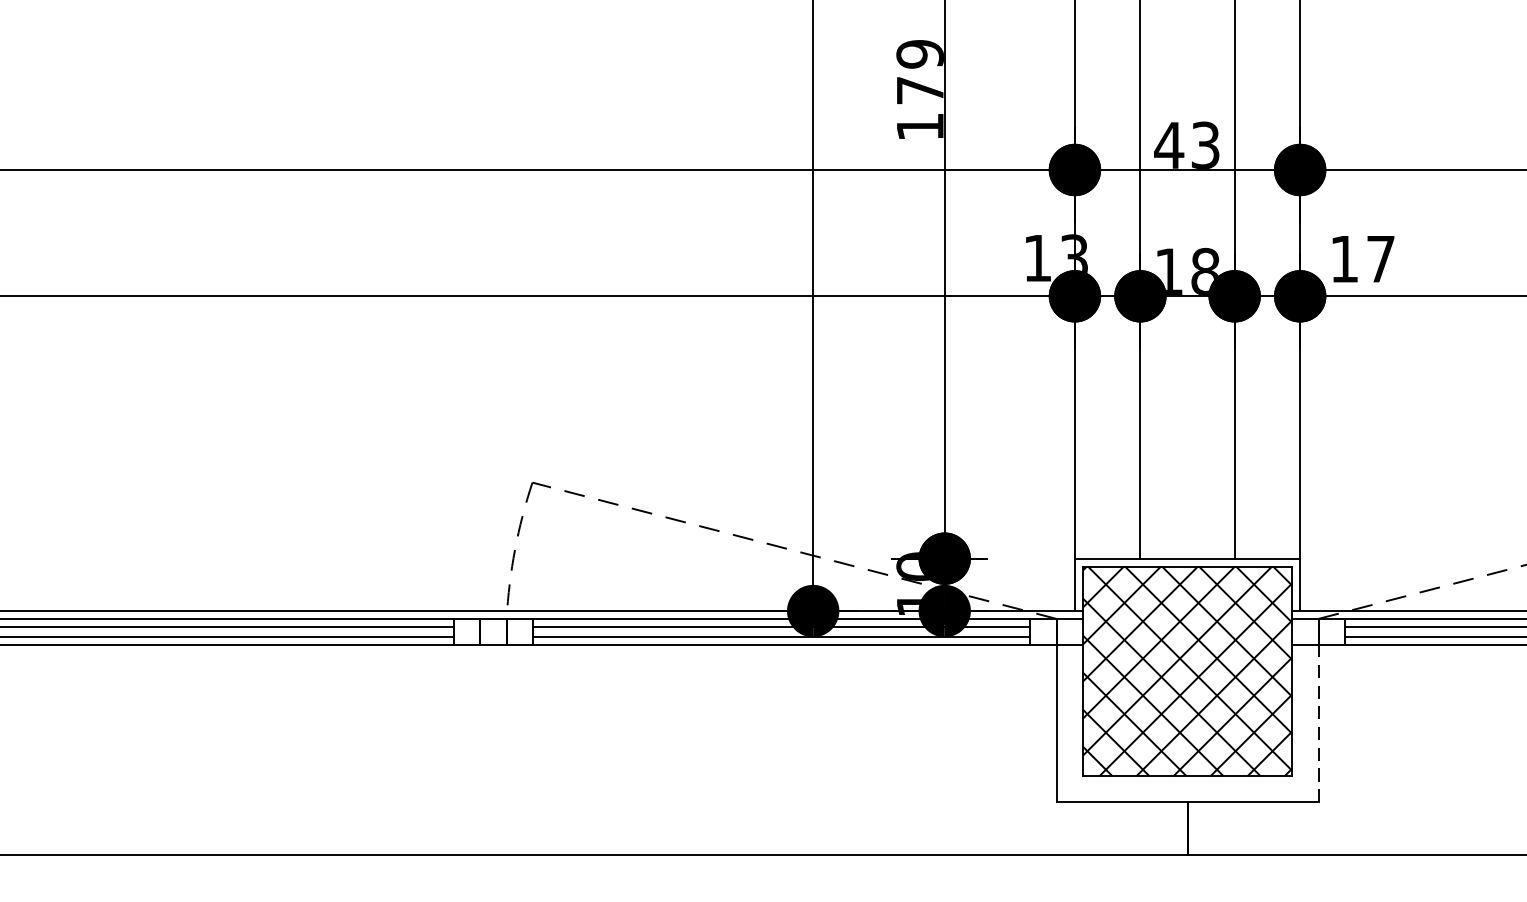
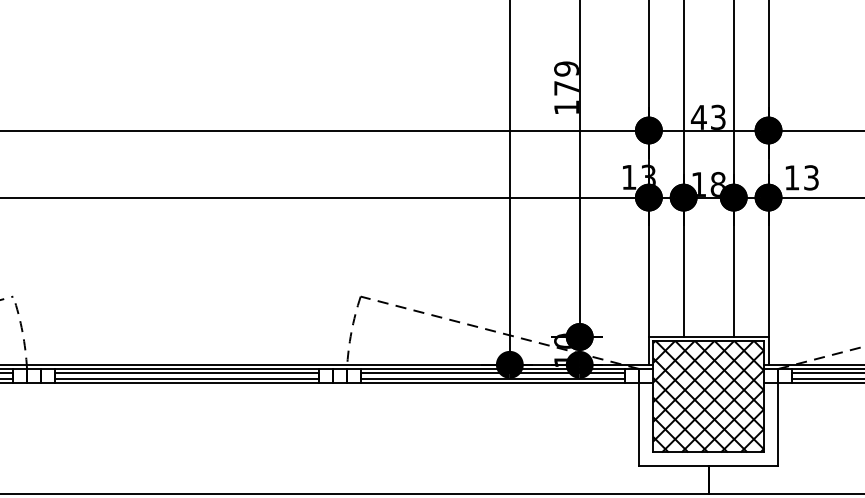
text: (1381, 258) -> (811, 177), 17 -> 13
line: (1318, 723) -> (778, 424), dashed -> solid

